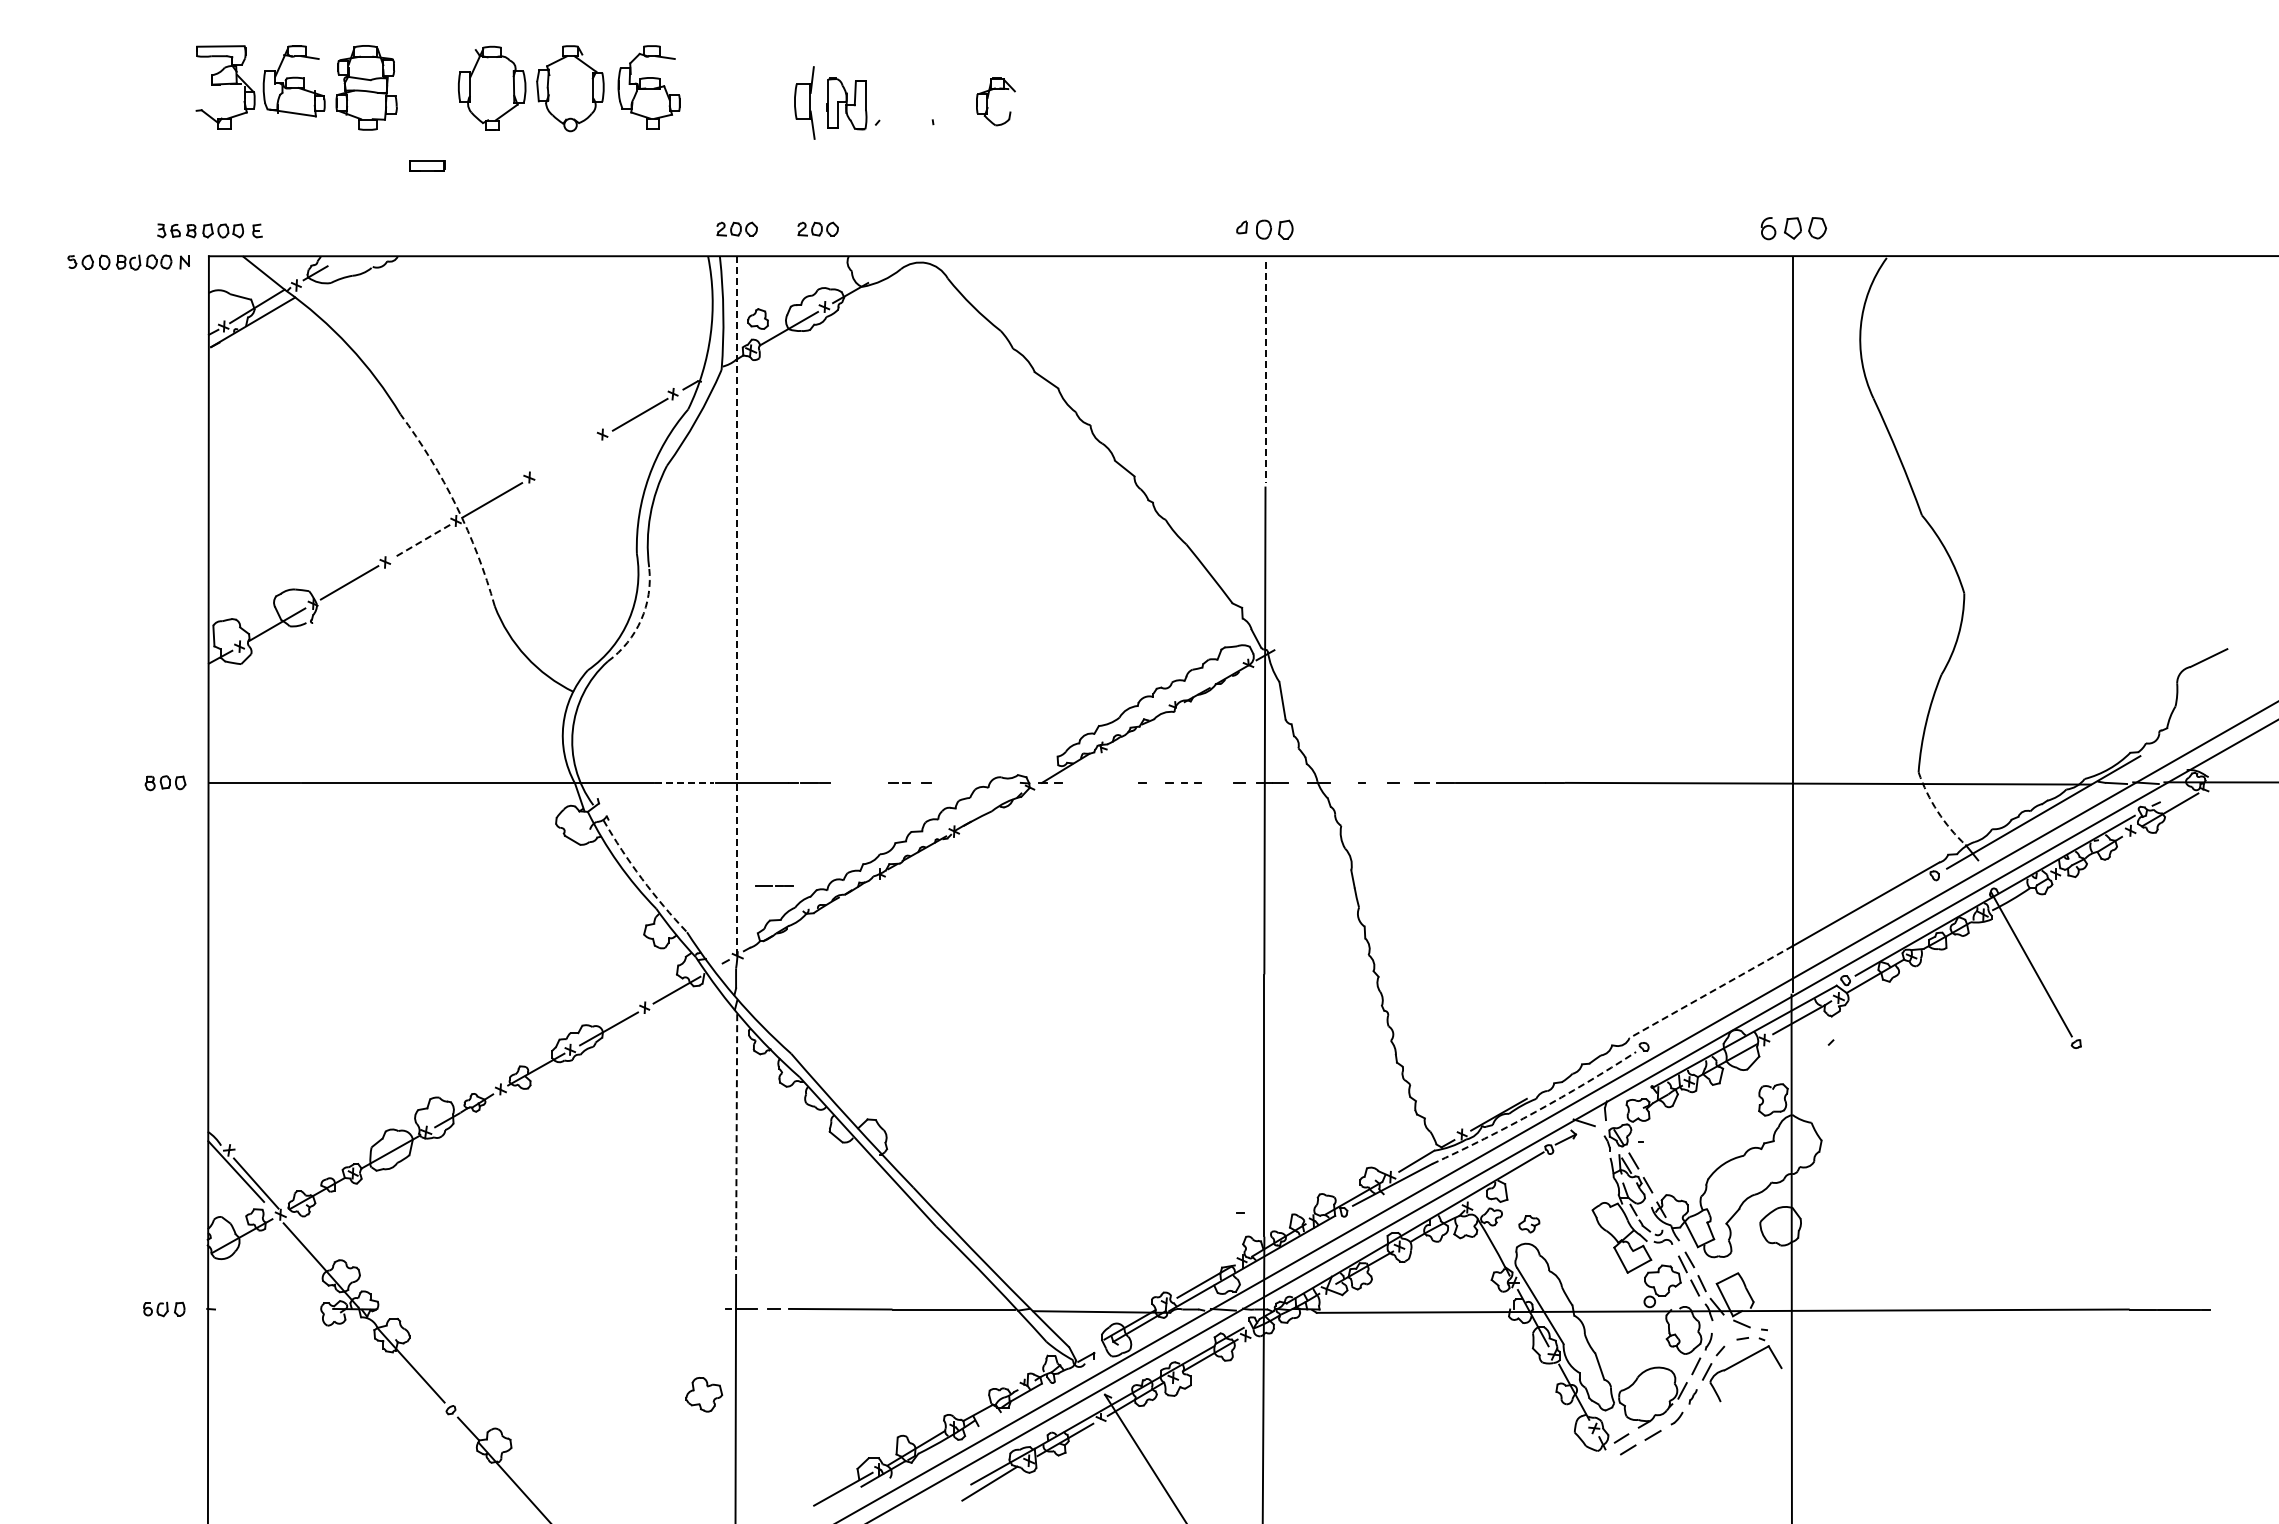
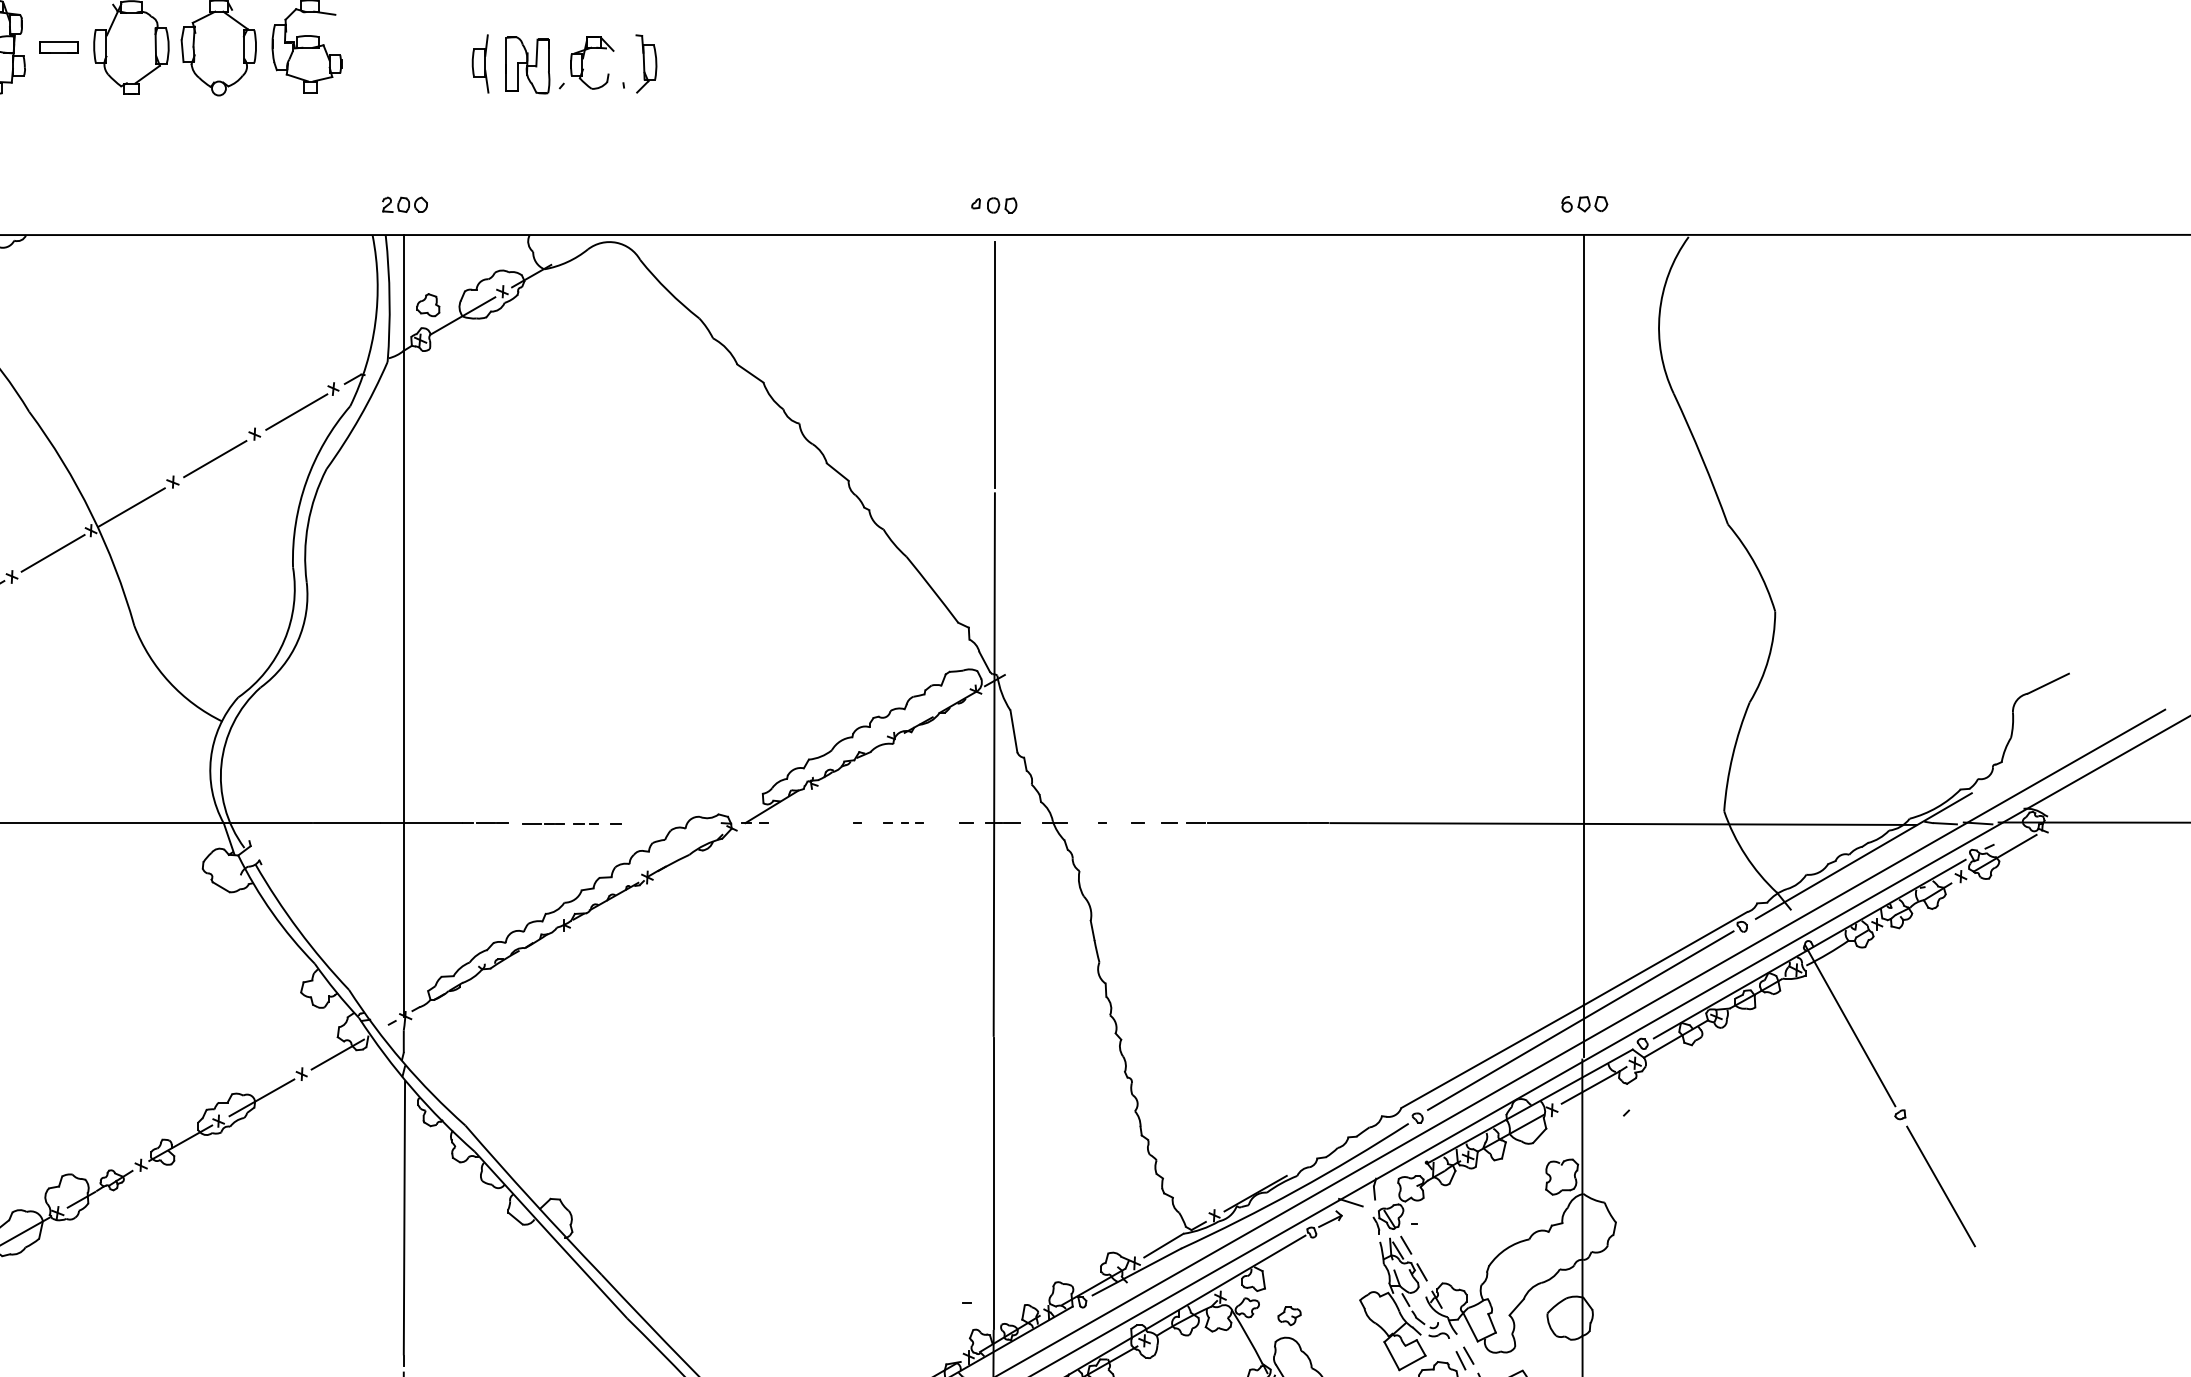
part: (988, 98) -> (584, 58), moved
part: (804, 102) -> (480, 63), size x0.71
part: (953, 102) -> (646, 63), added
part: (427, 165) -> (59, 47), moved
part: (817, 228) -> (494, 204), removed
part: (1793, 228) -> (1584, 204), size x0.62
part: (1264, 229) -> (993, 205), size x0.71
line: (1265, 373) -> (994, 365), dashed -> solid
line: (567, 456) -> (215, 458), added
arc: (456, 506) -> (91, 514), dashed -> solid
line: (422, 541) -> (53, 553), dashed -> solid
line: (736, 606) -> (404, 626), dashed -> solid
arc: (641, 619) -> (298, 640), dashed -> solid
line: (684, 782) -> (346, 822), dashed -> solid
arc: (1937, 811) -> (1745, 855), dashed -> solid
arc: (641, 878) -> (298, 929), dashed -> solid
line: (775, 885) -> (544, 822), moved
line: (1789, 959) -> (1580, 1020), added
line: (1711, 992) -> (1492, 1057), dashed -> solid
line: (2112, 1107) -> (1940, 1185), added
arc: (1536, 1111) -> (1297, 1190), dashed -> solid
line: (736, 1136) -> (404, 1217), dashed -> solid

